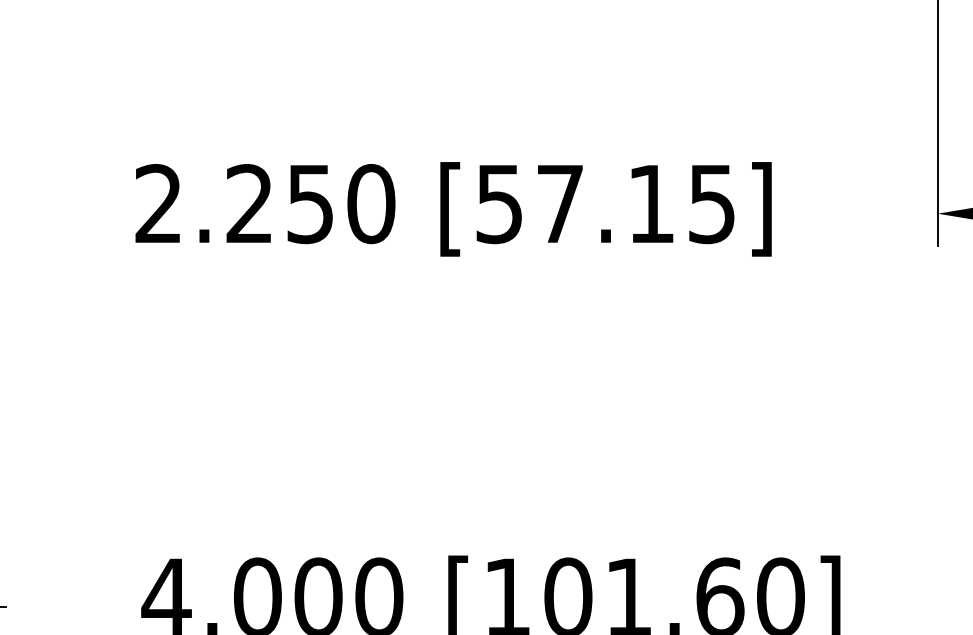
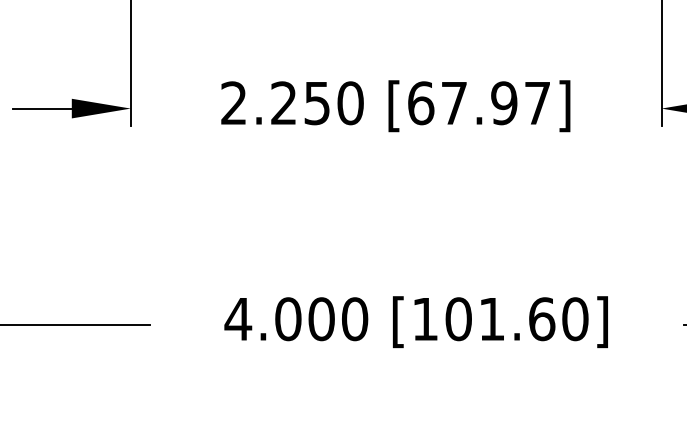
text: (604, 204) -> (478, 103), [57.15] -> [67.97]

